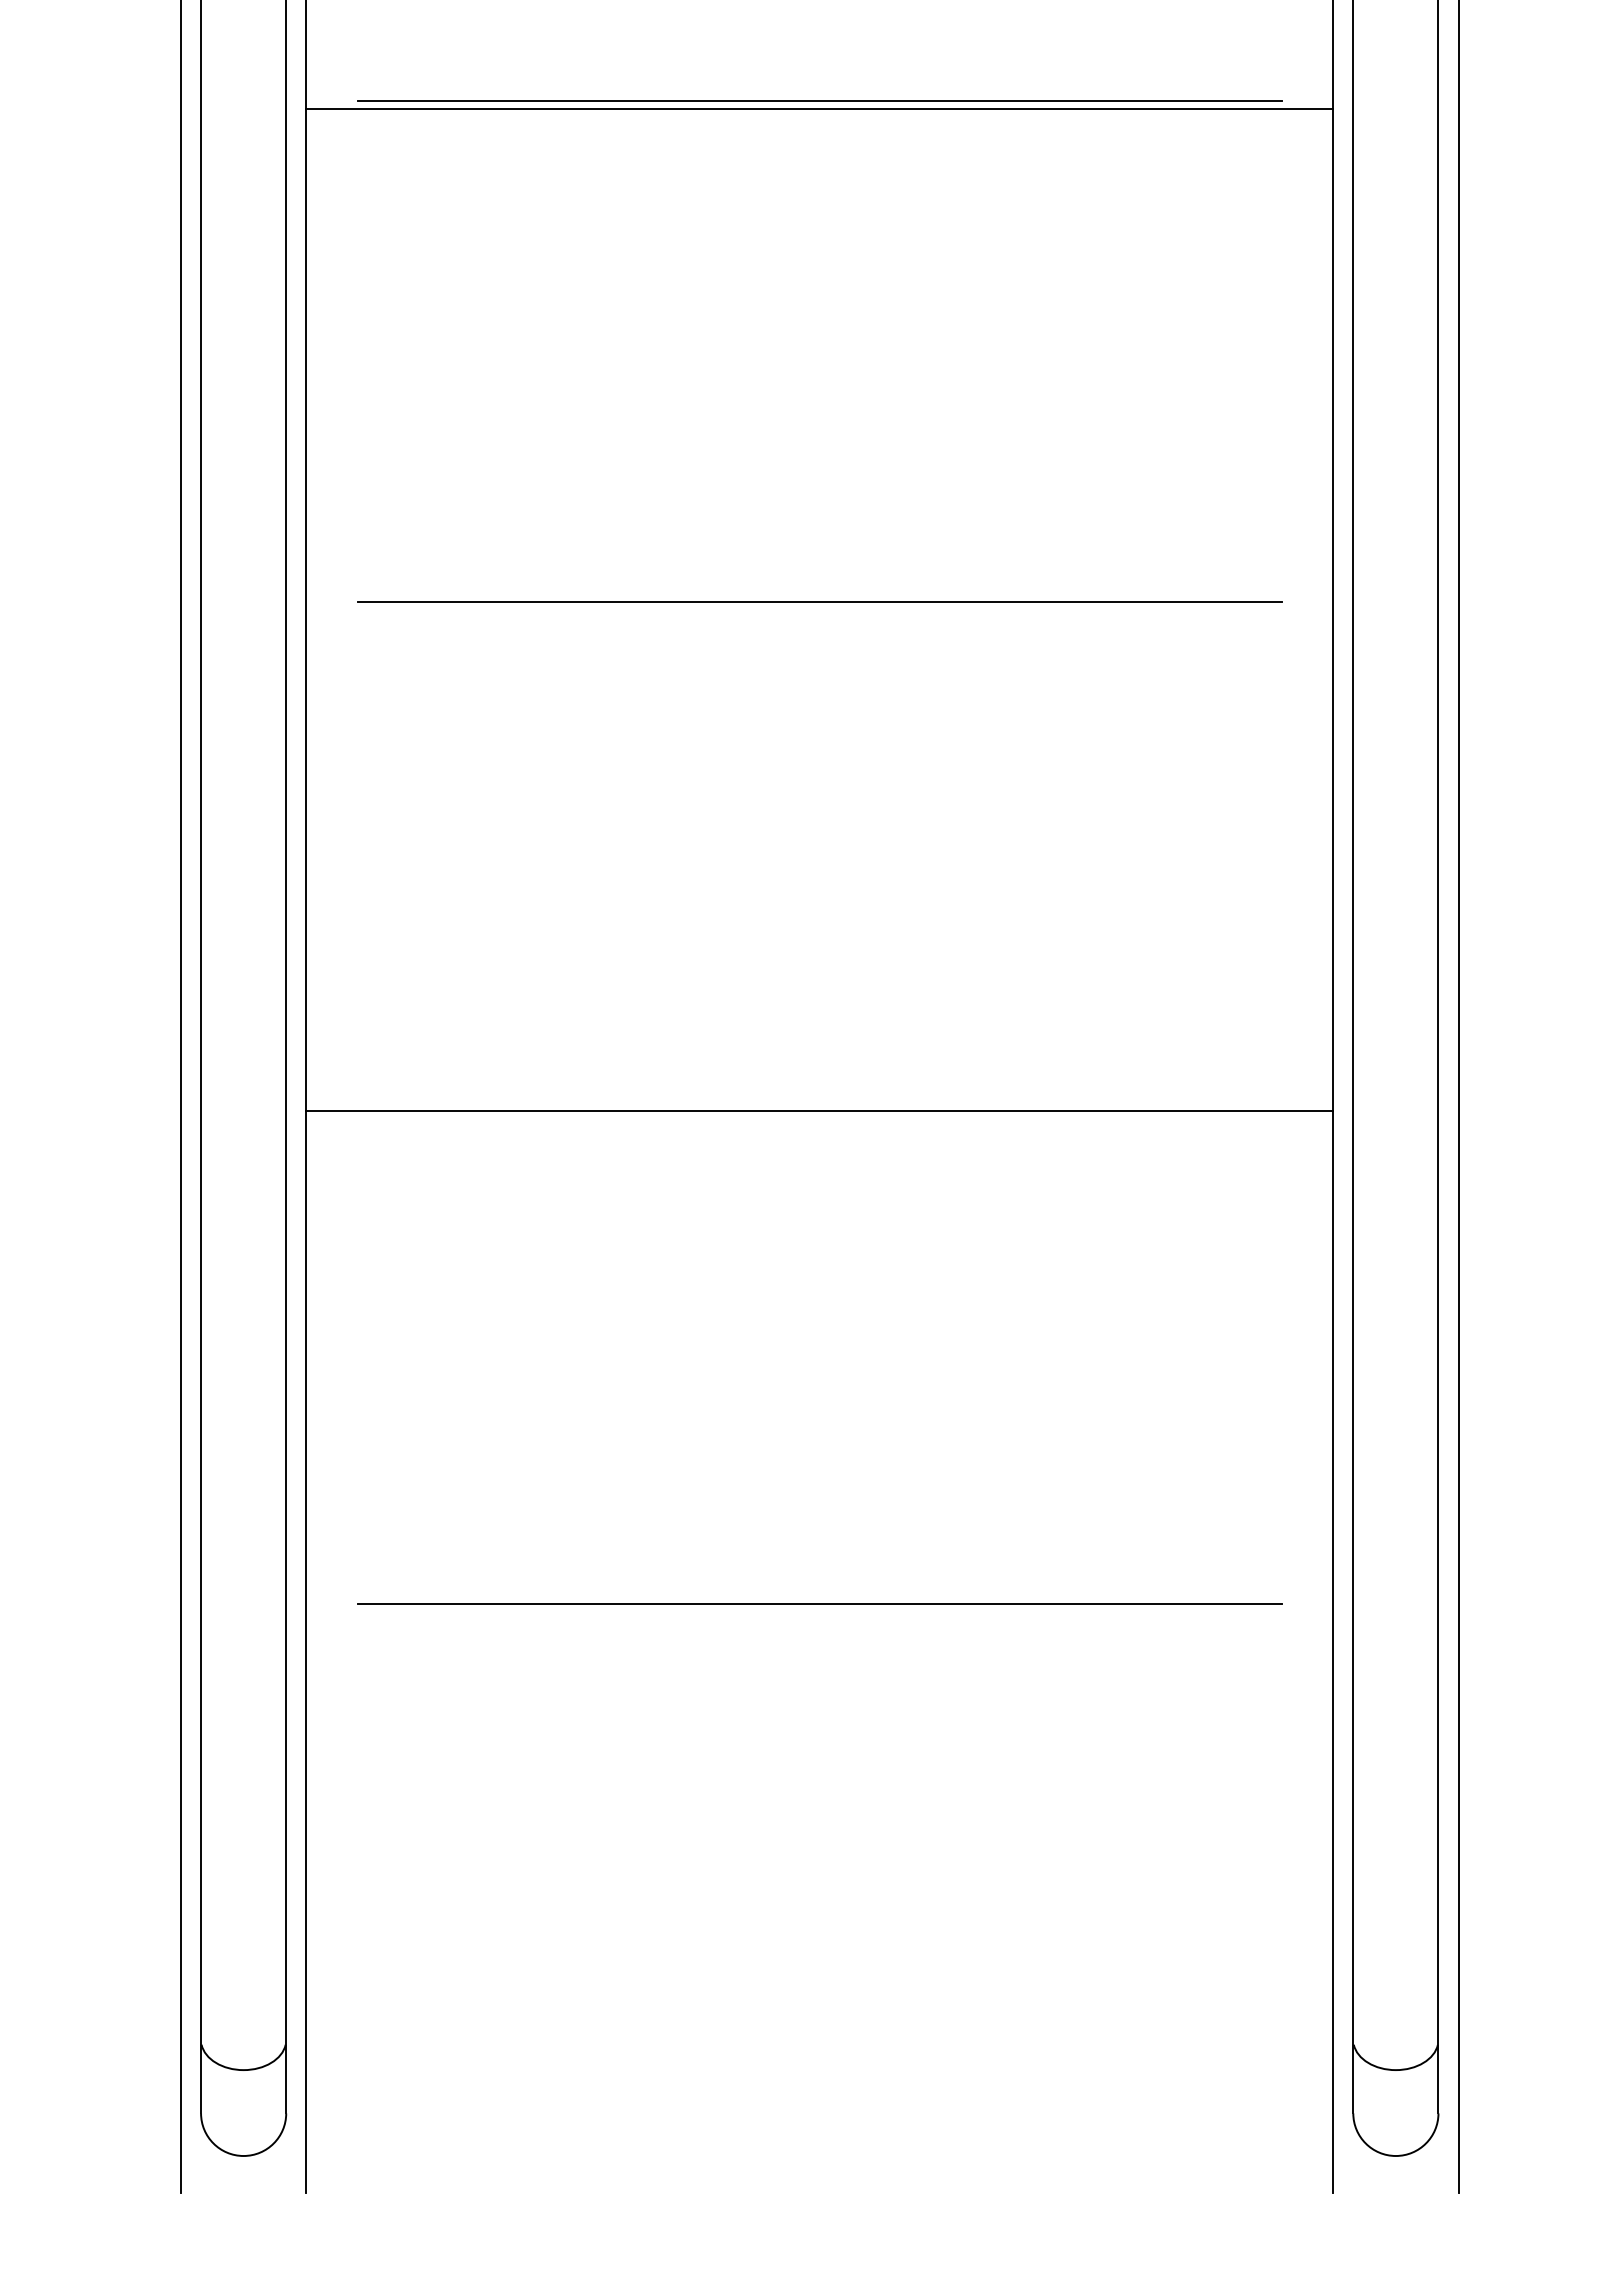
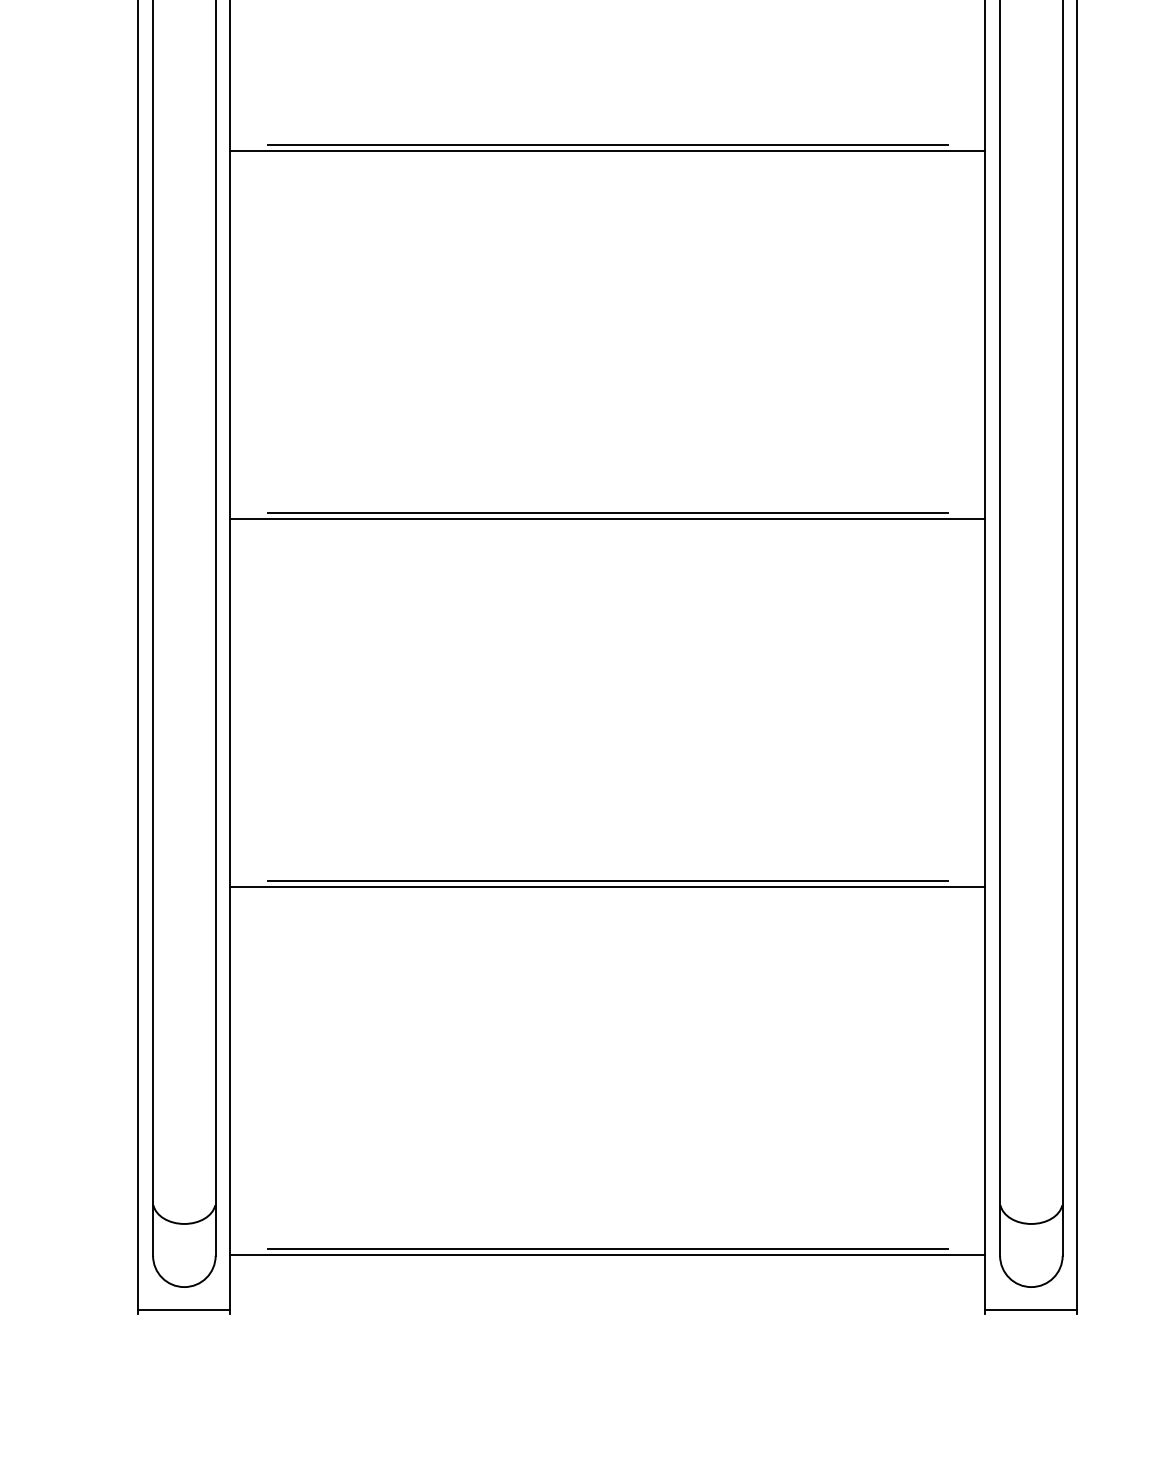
line: (819, 609) -> (607, 150), added
line: (819, 1102) -> (607, 512), added
line: (819, 1611) -> (607, 886), added
line: (819, 2104) -> (607, 1249), added
line: (819, 2112) -> (607, 1255), added
line: (243, 2187) -> (184, 1310), added
line: (1395, 2187) -> (1031, 1310), added

